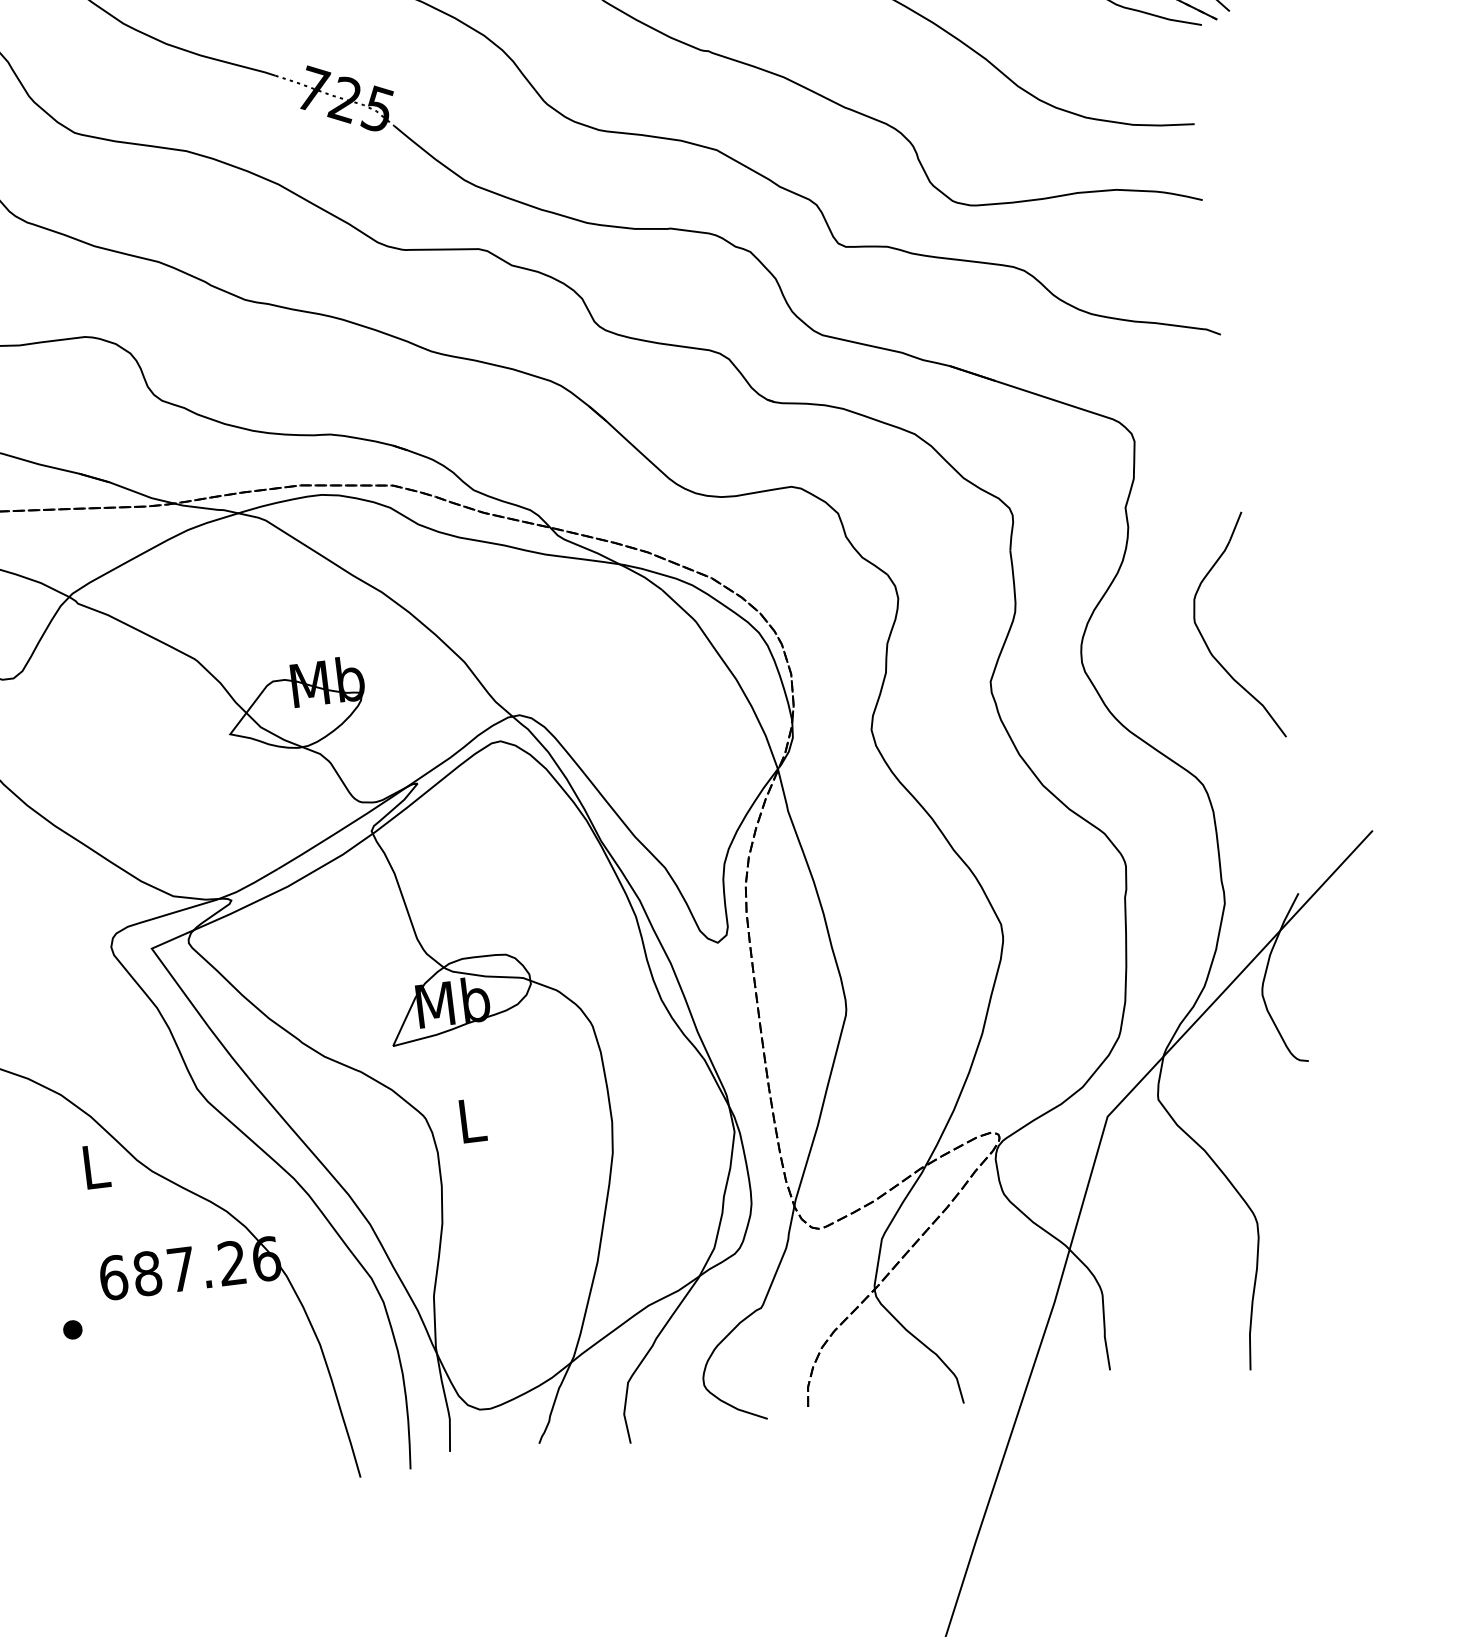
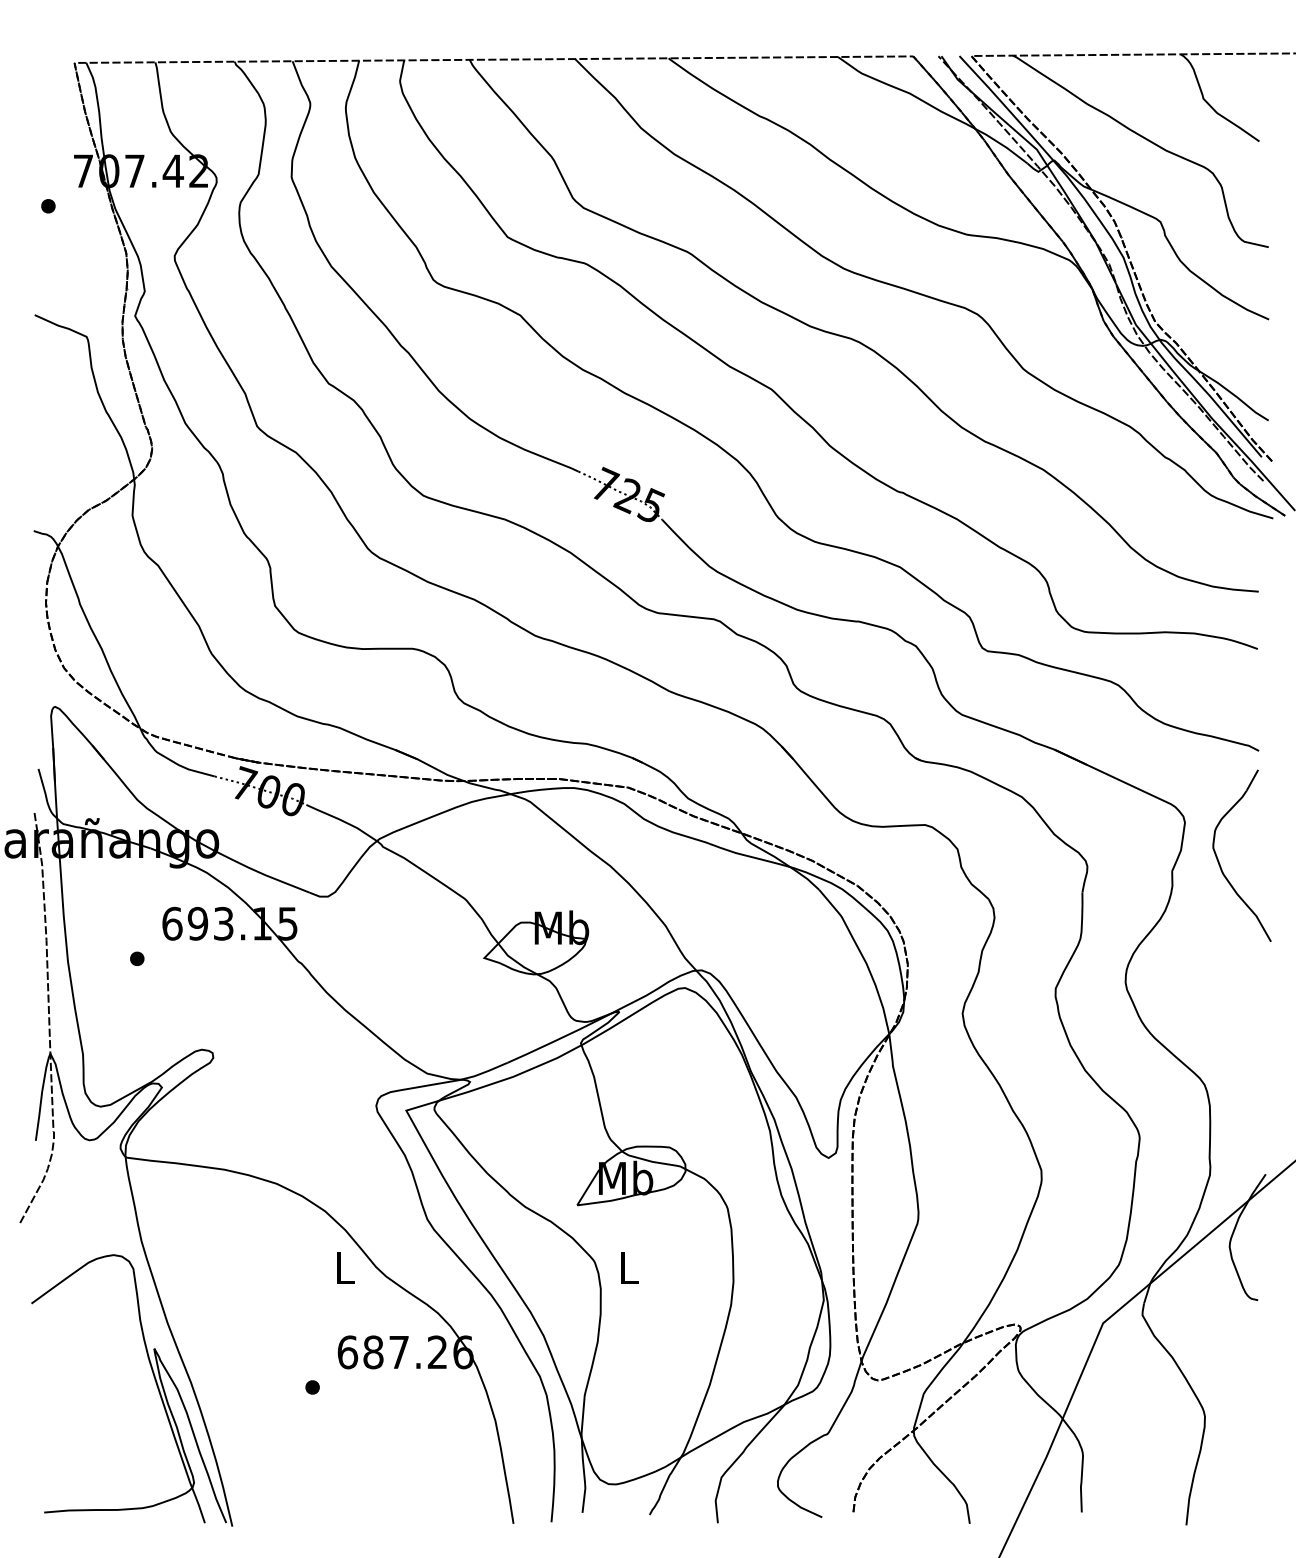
part: (1205, 639) -> (1219, 861), moved

